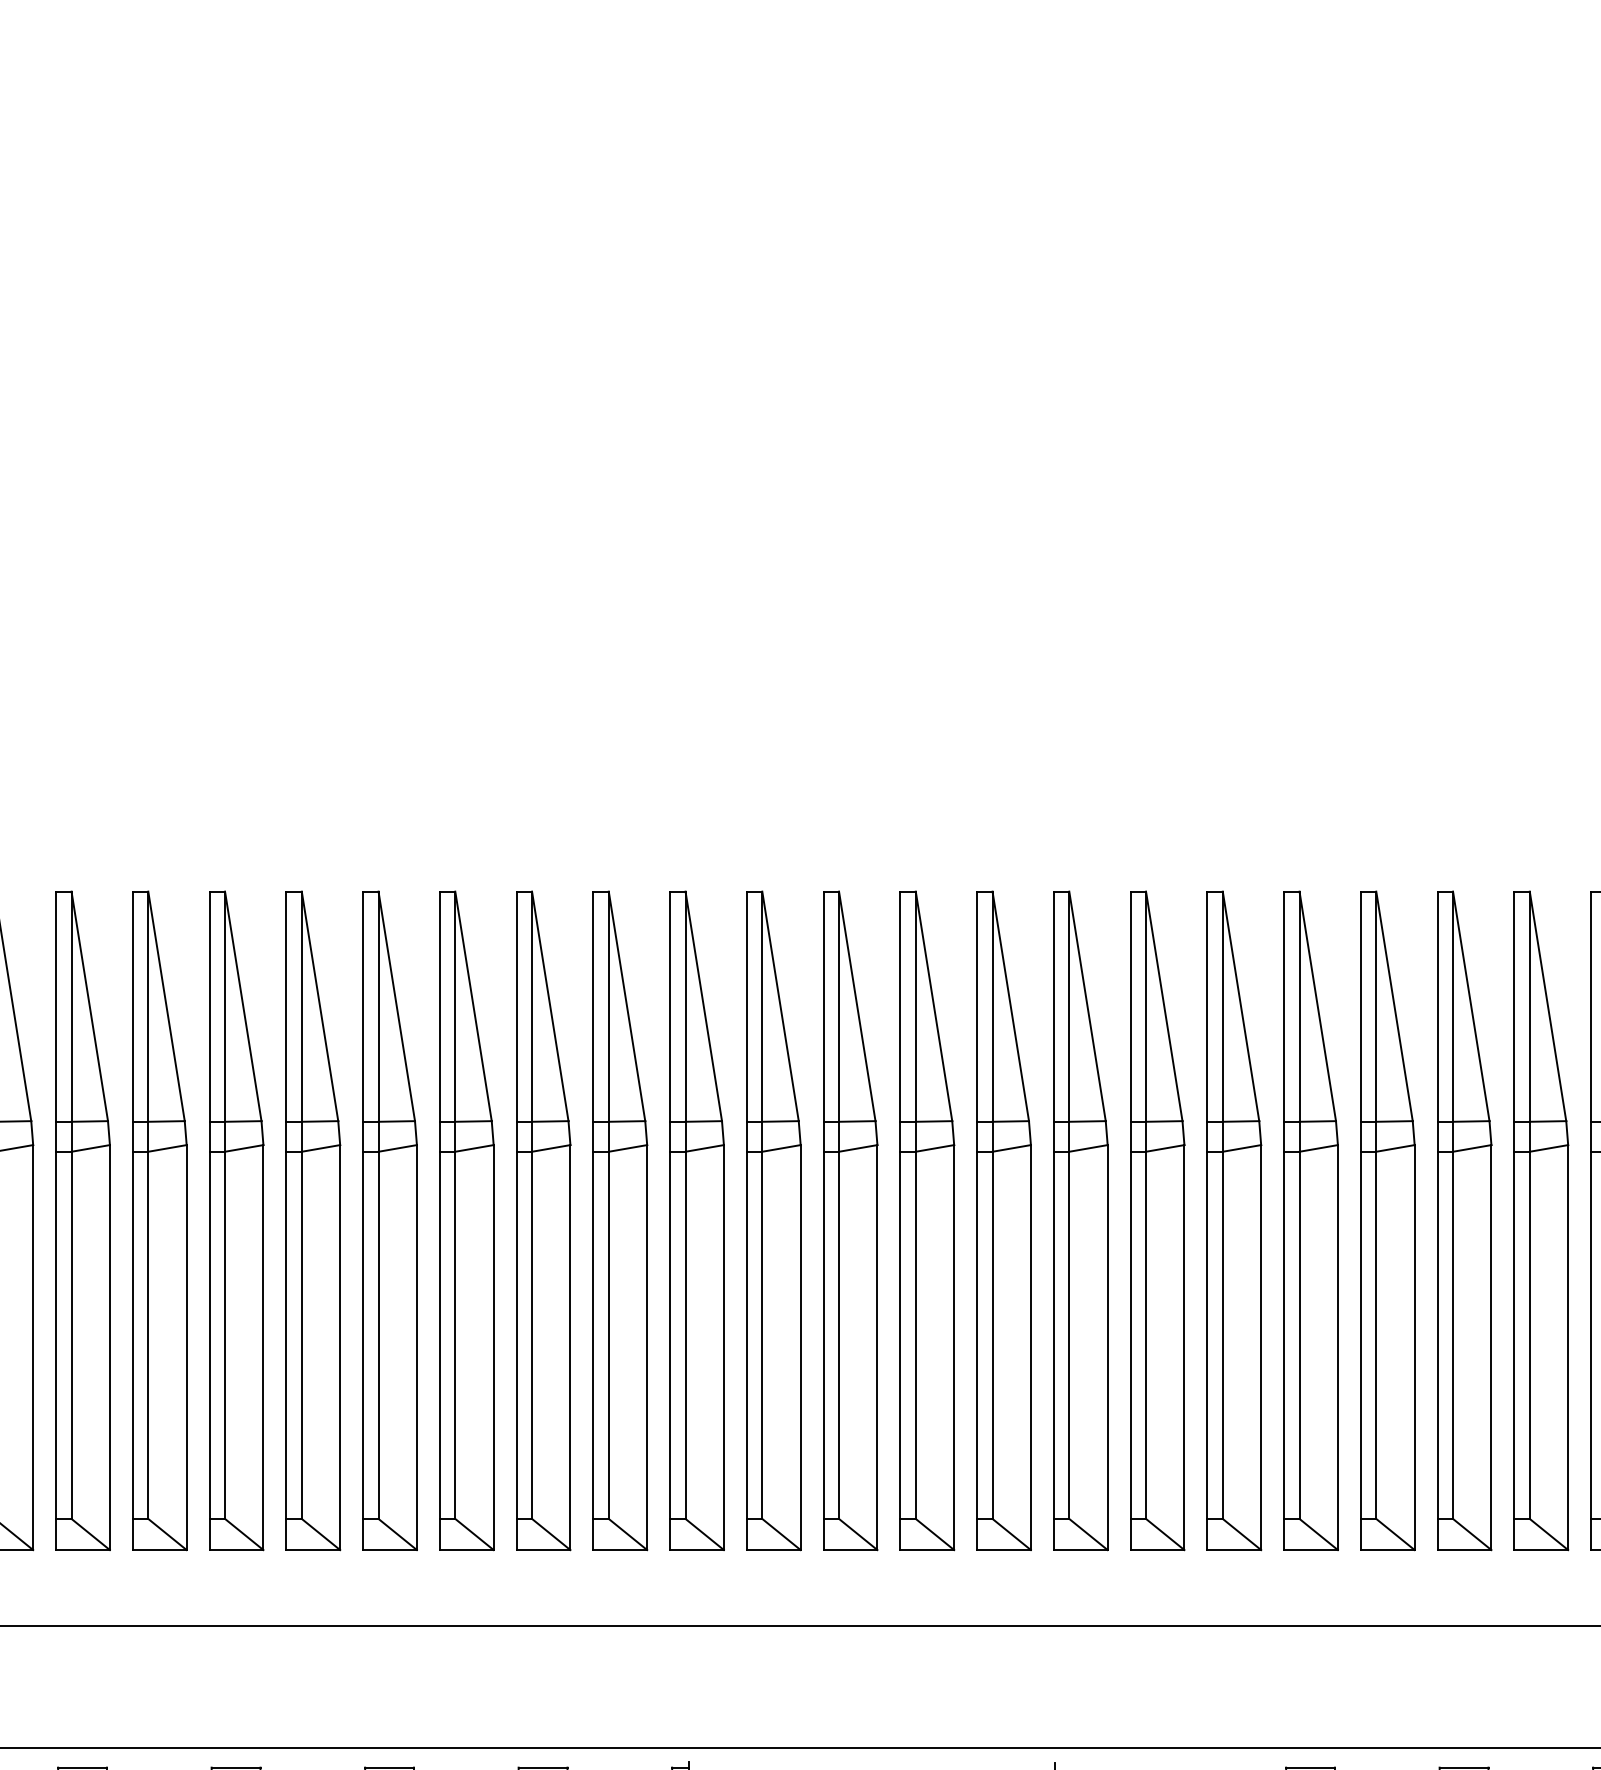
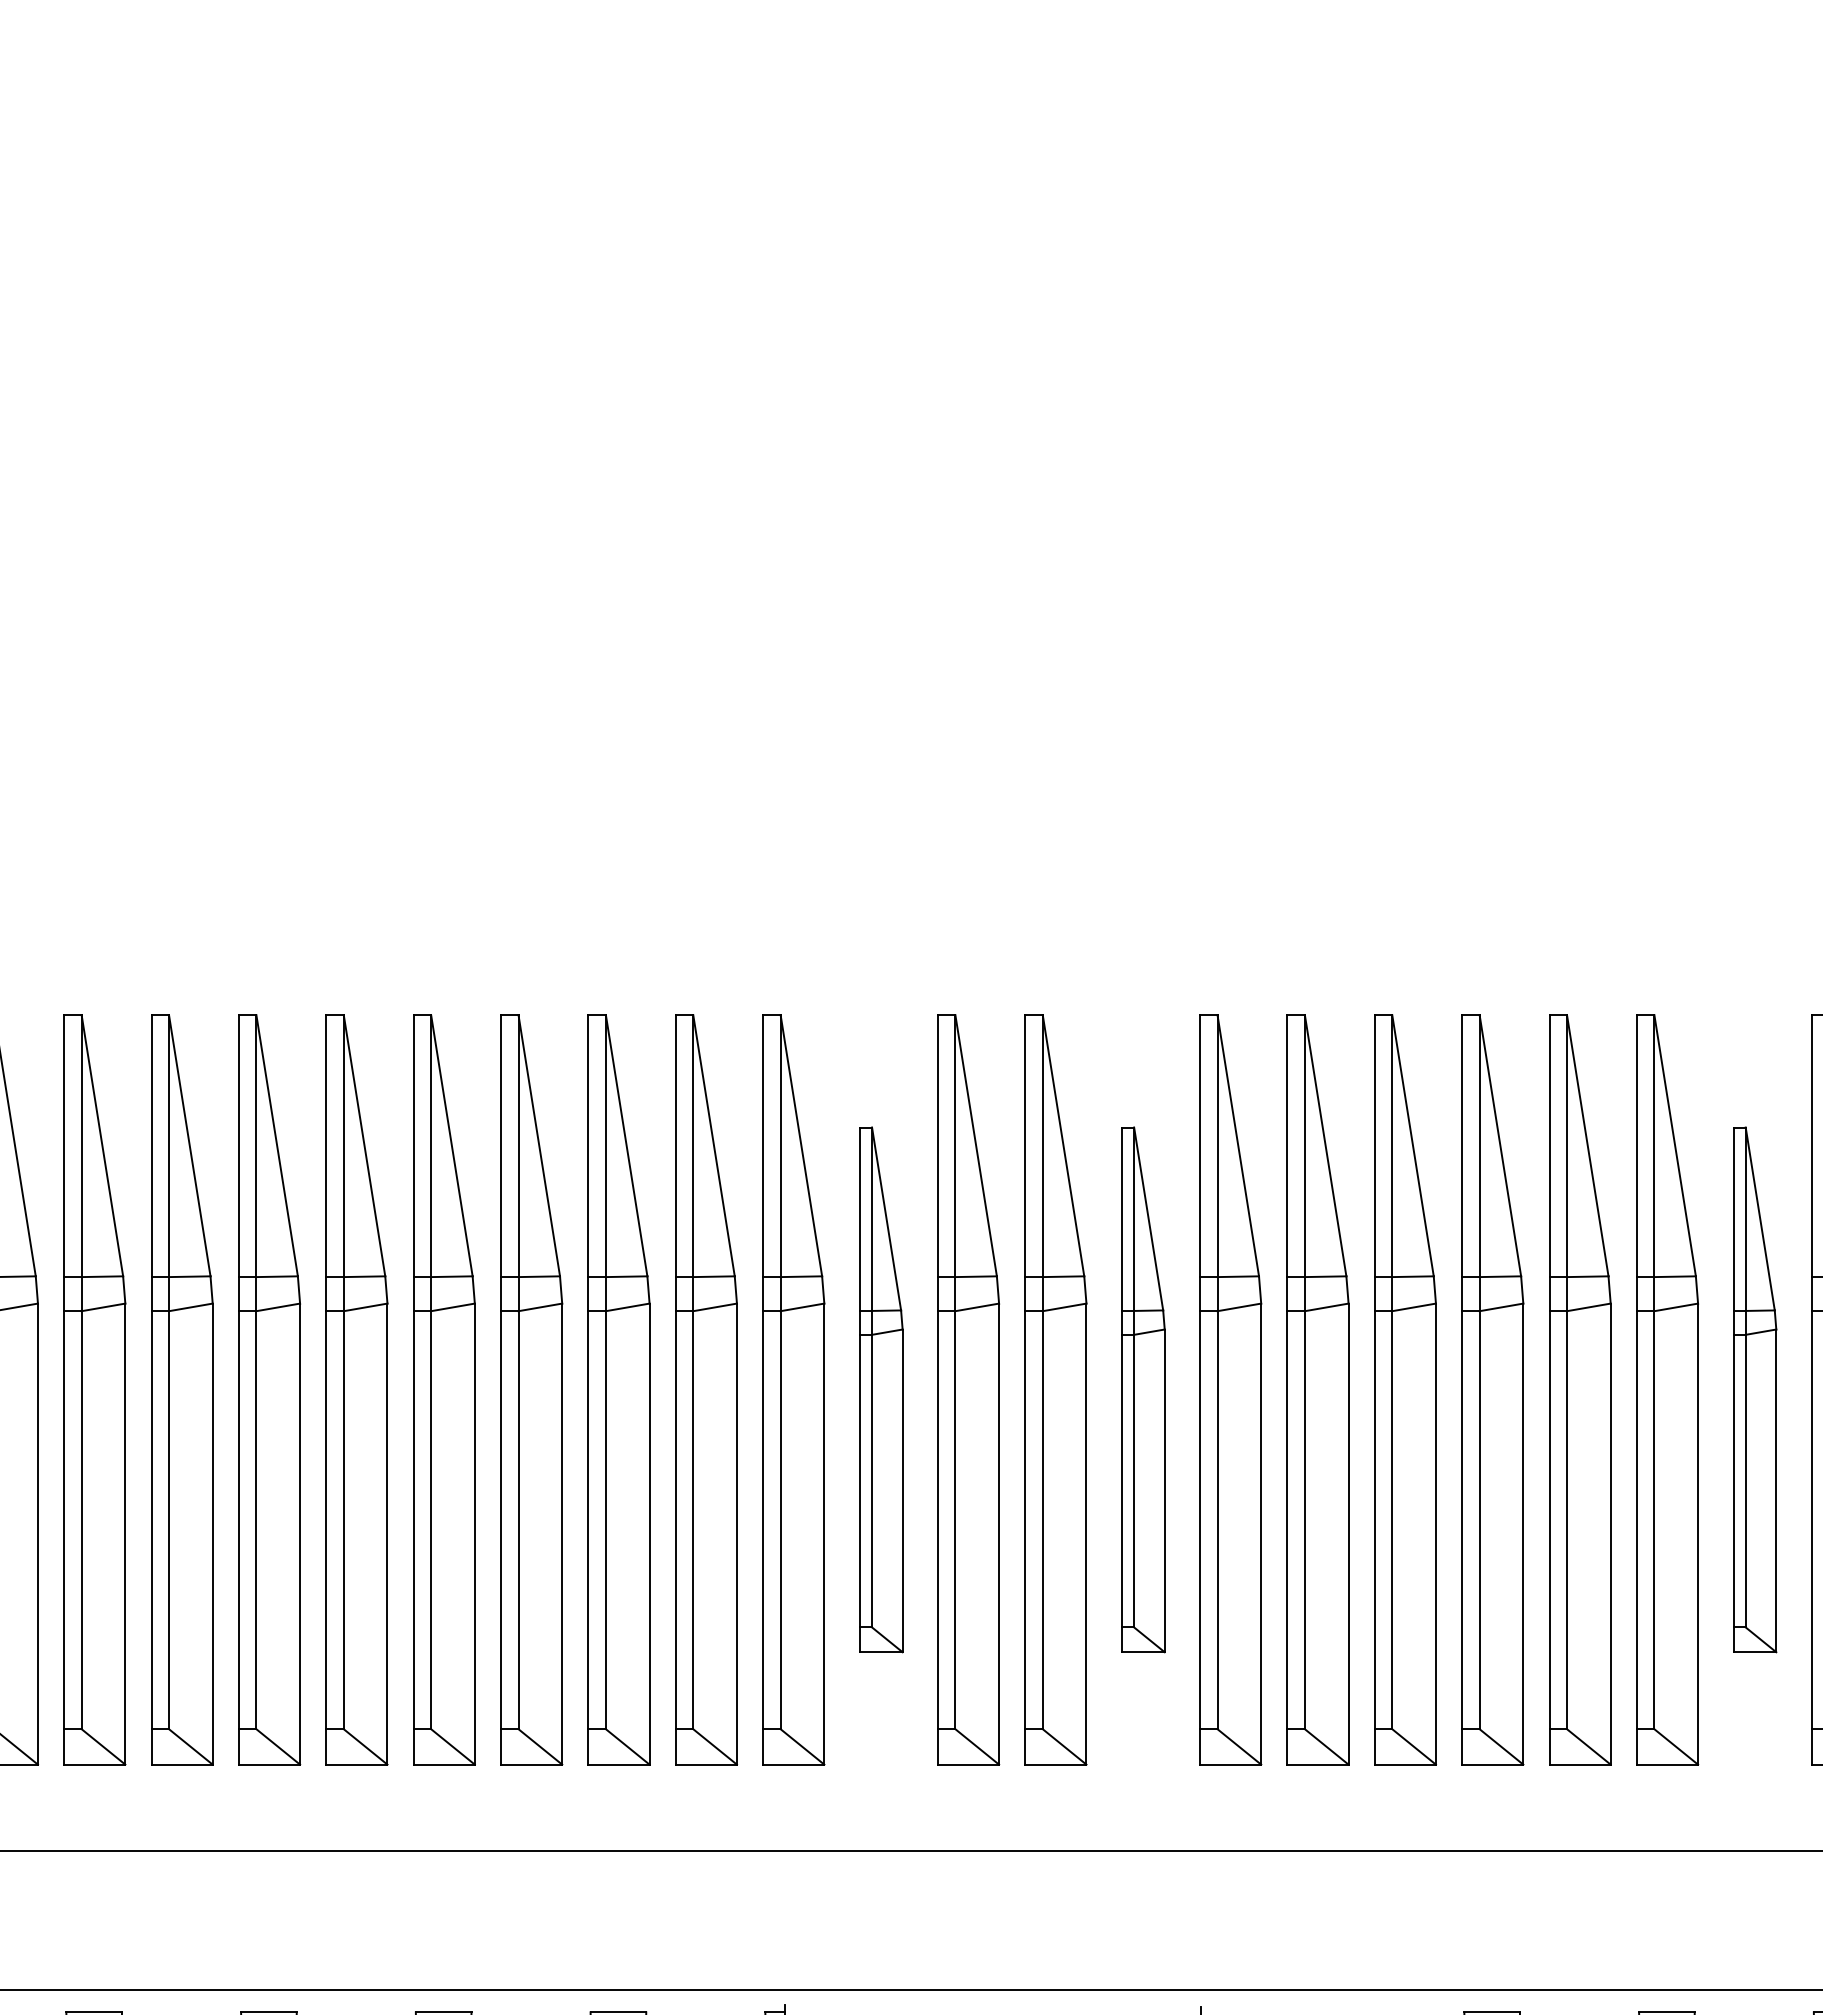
part: (774, 1220) -> (881, 1389), size x0.7
part: (1004, 1220) -> (1143, 1389), size x0.7
part: (1540, 1220) -> (1754, 1389), size x0.7

